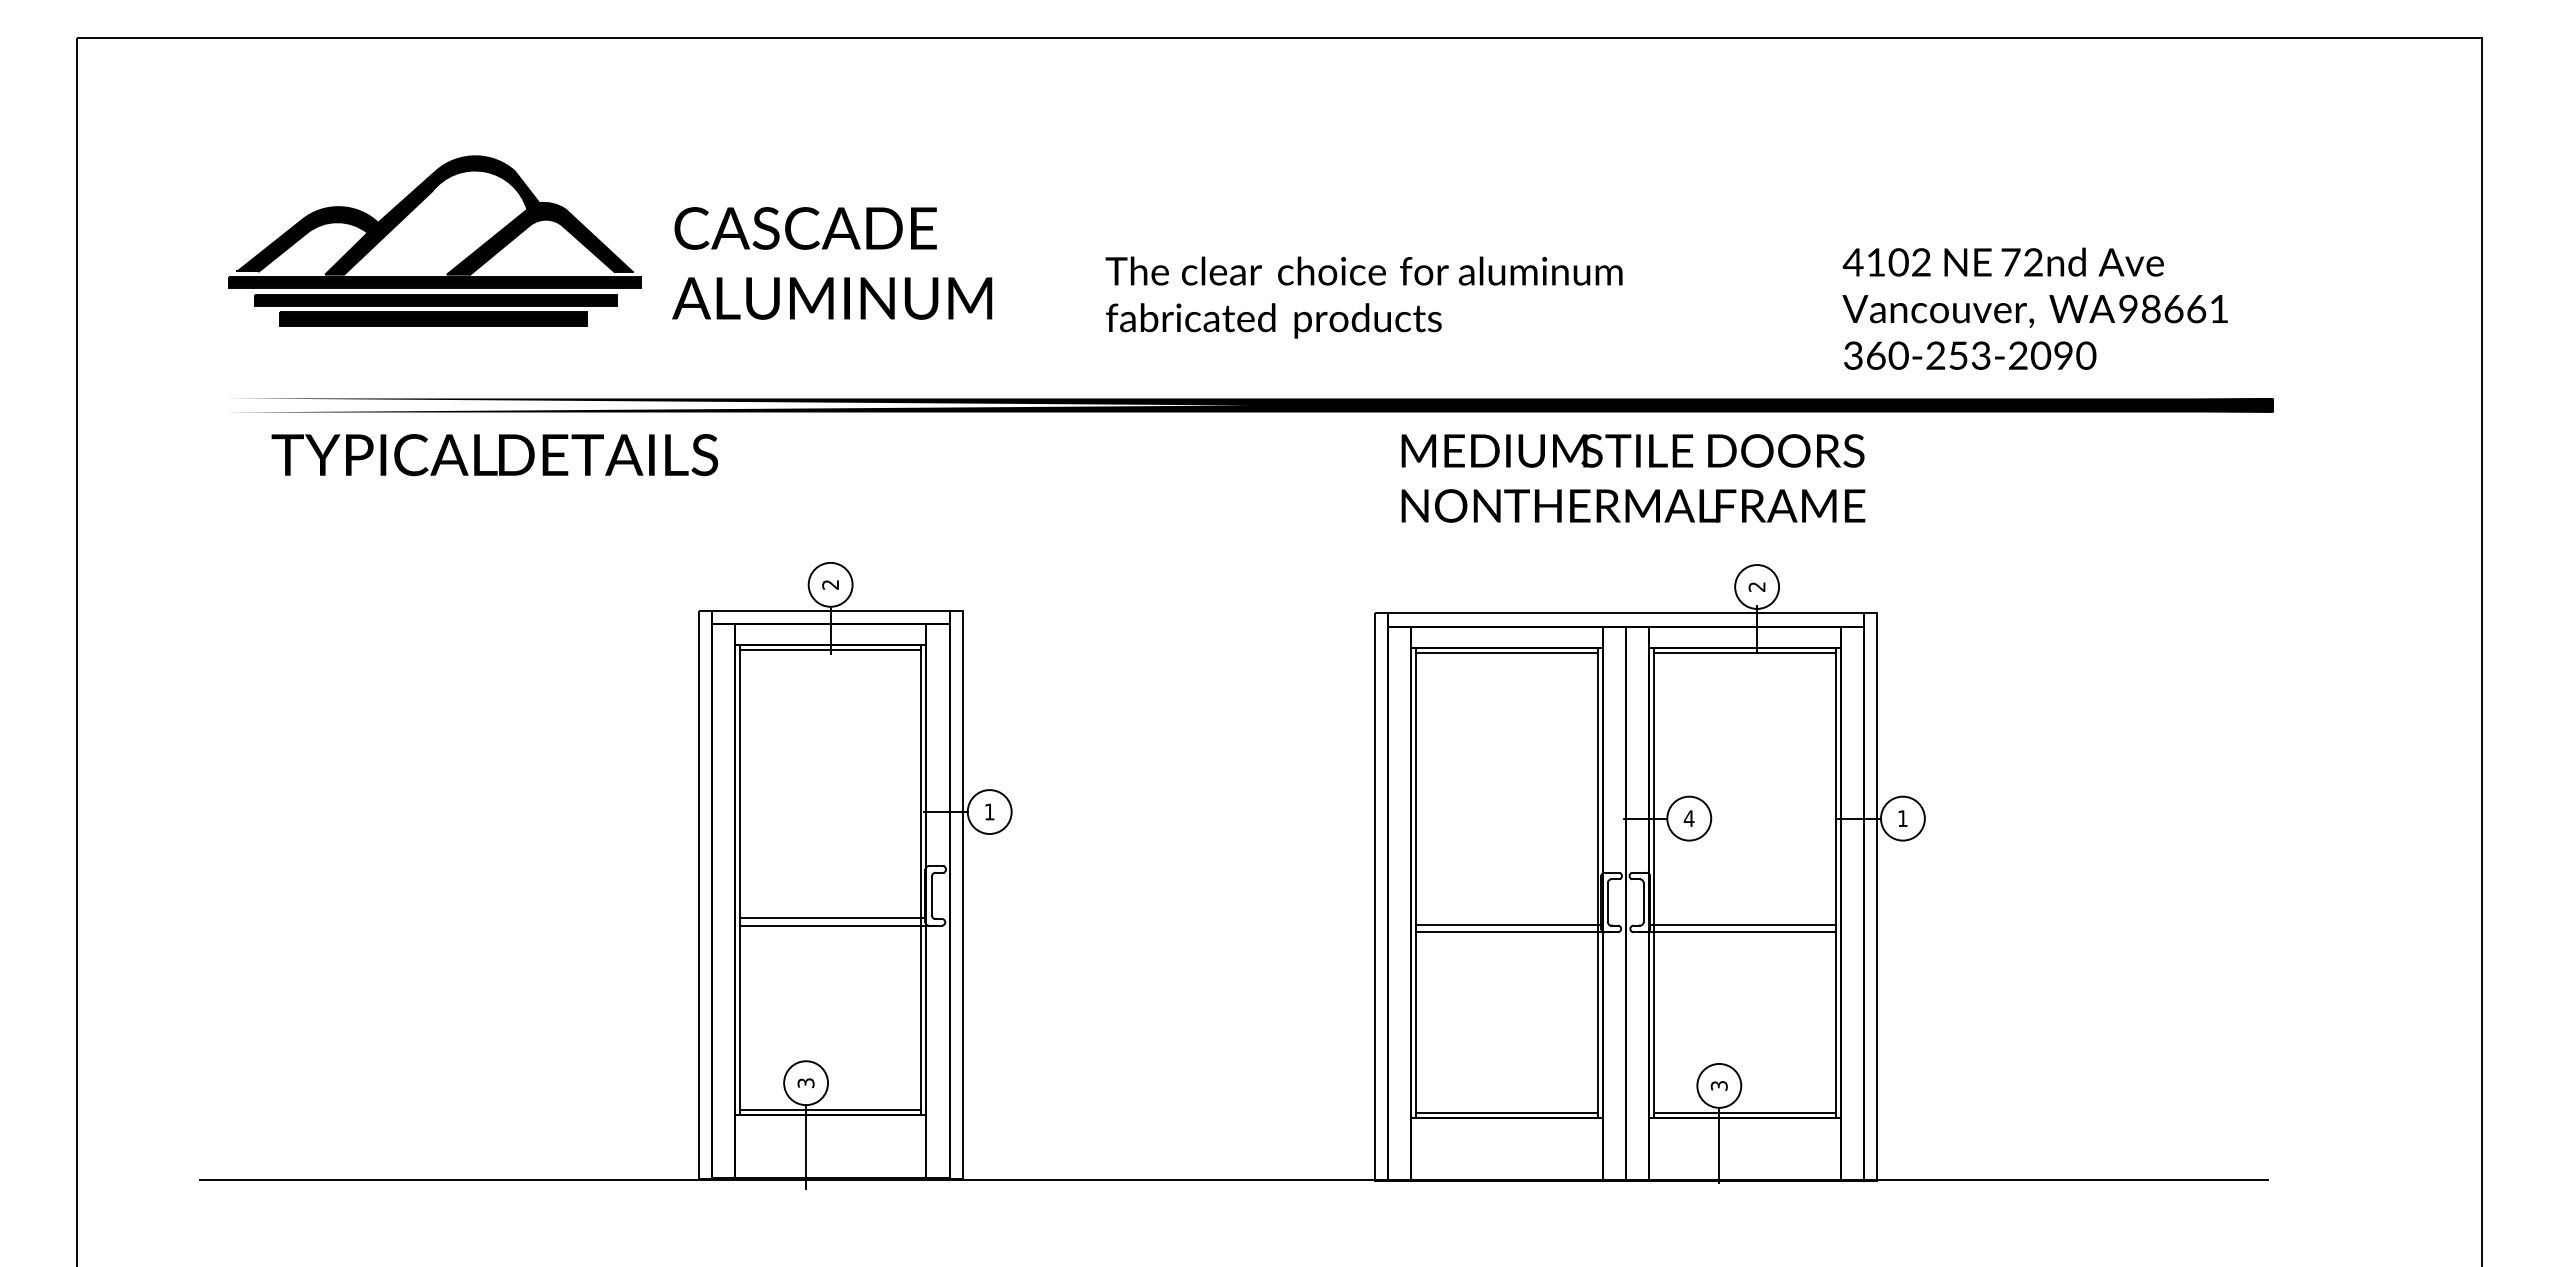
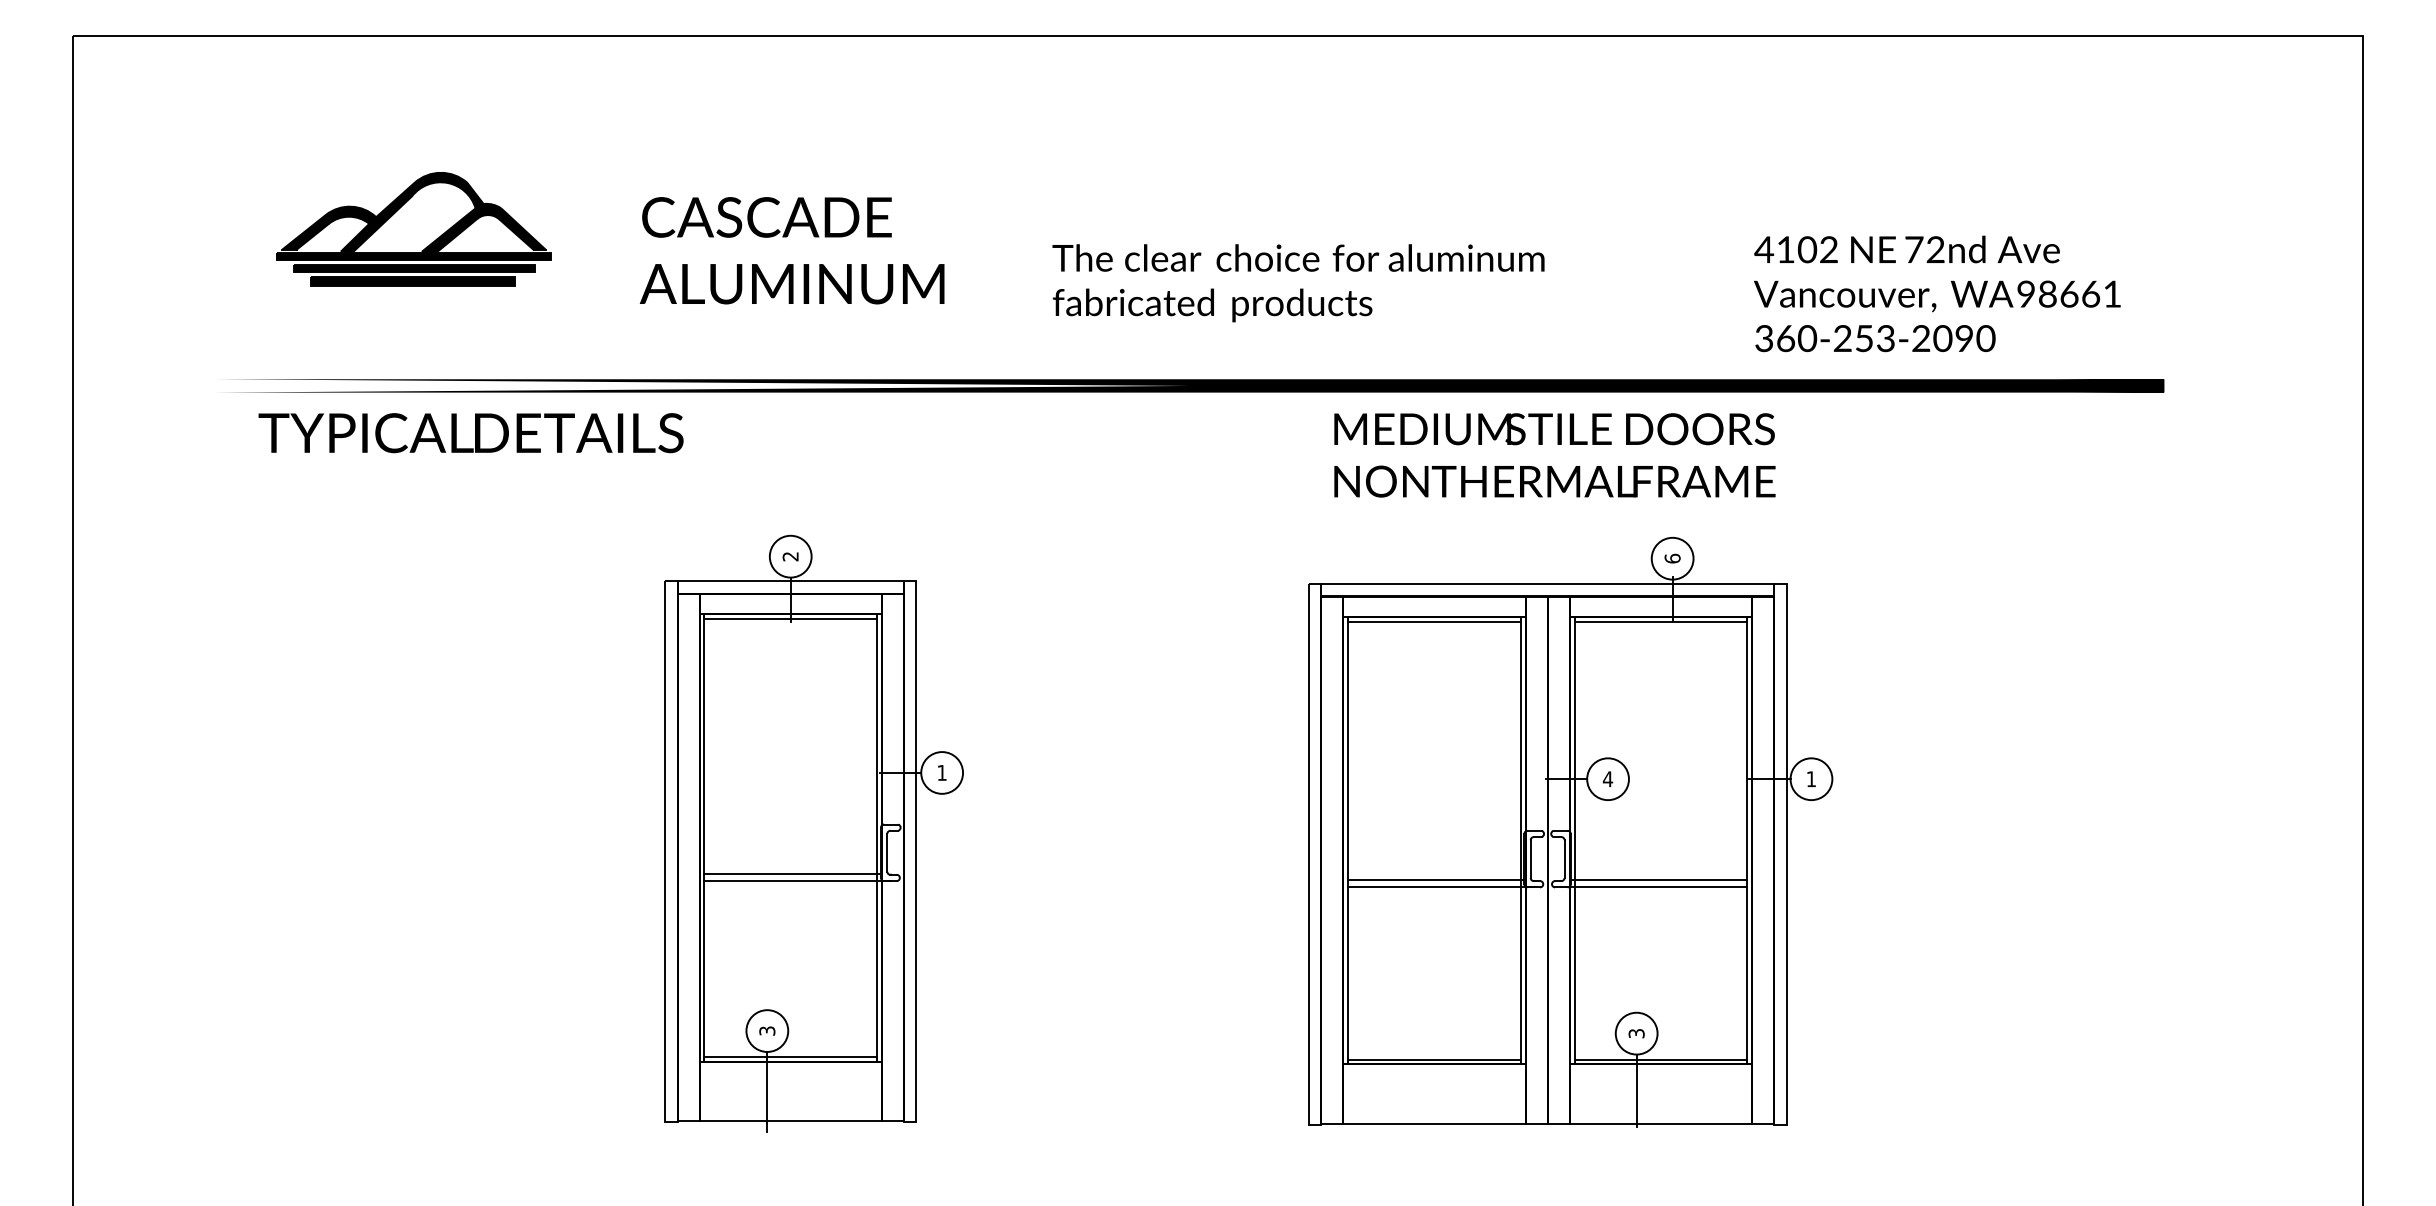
part: (434, 240) -> (413, 228), size x0.7
text: (1756, 586) -> (1672, 558), 2 -> 6
line: (1233, 1180) -> (1174, 1123), removed

